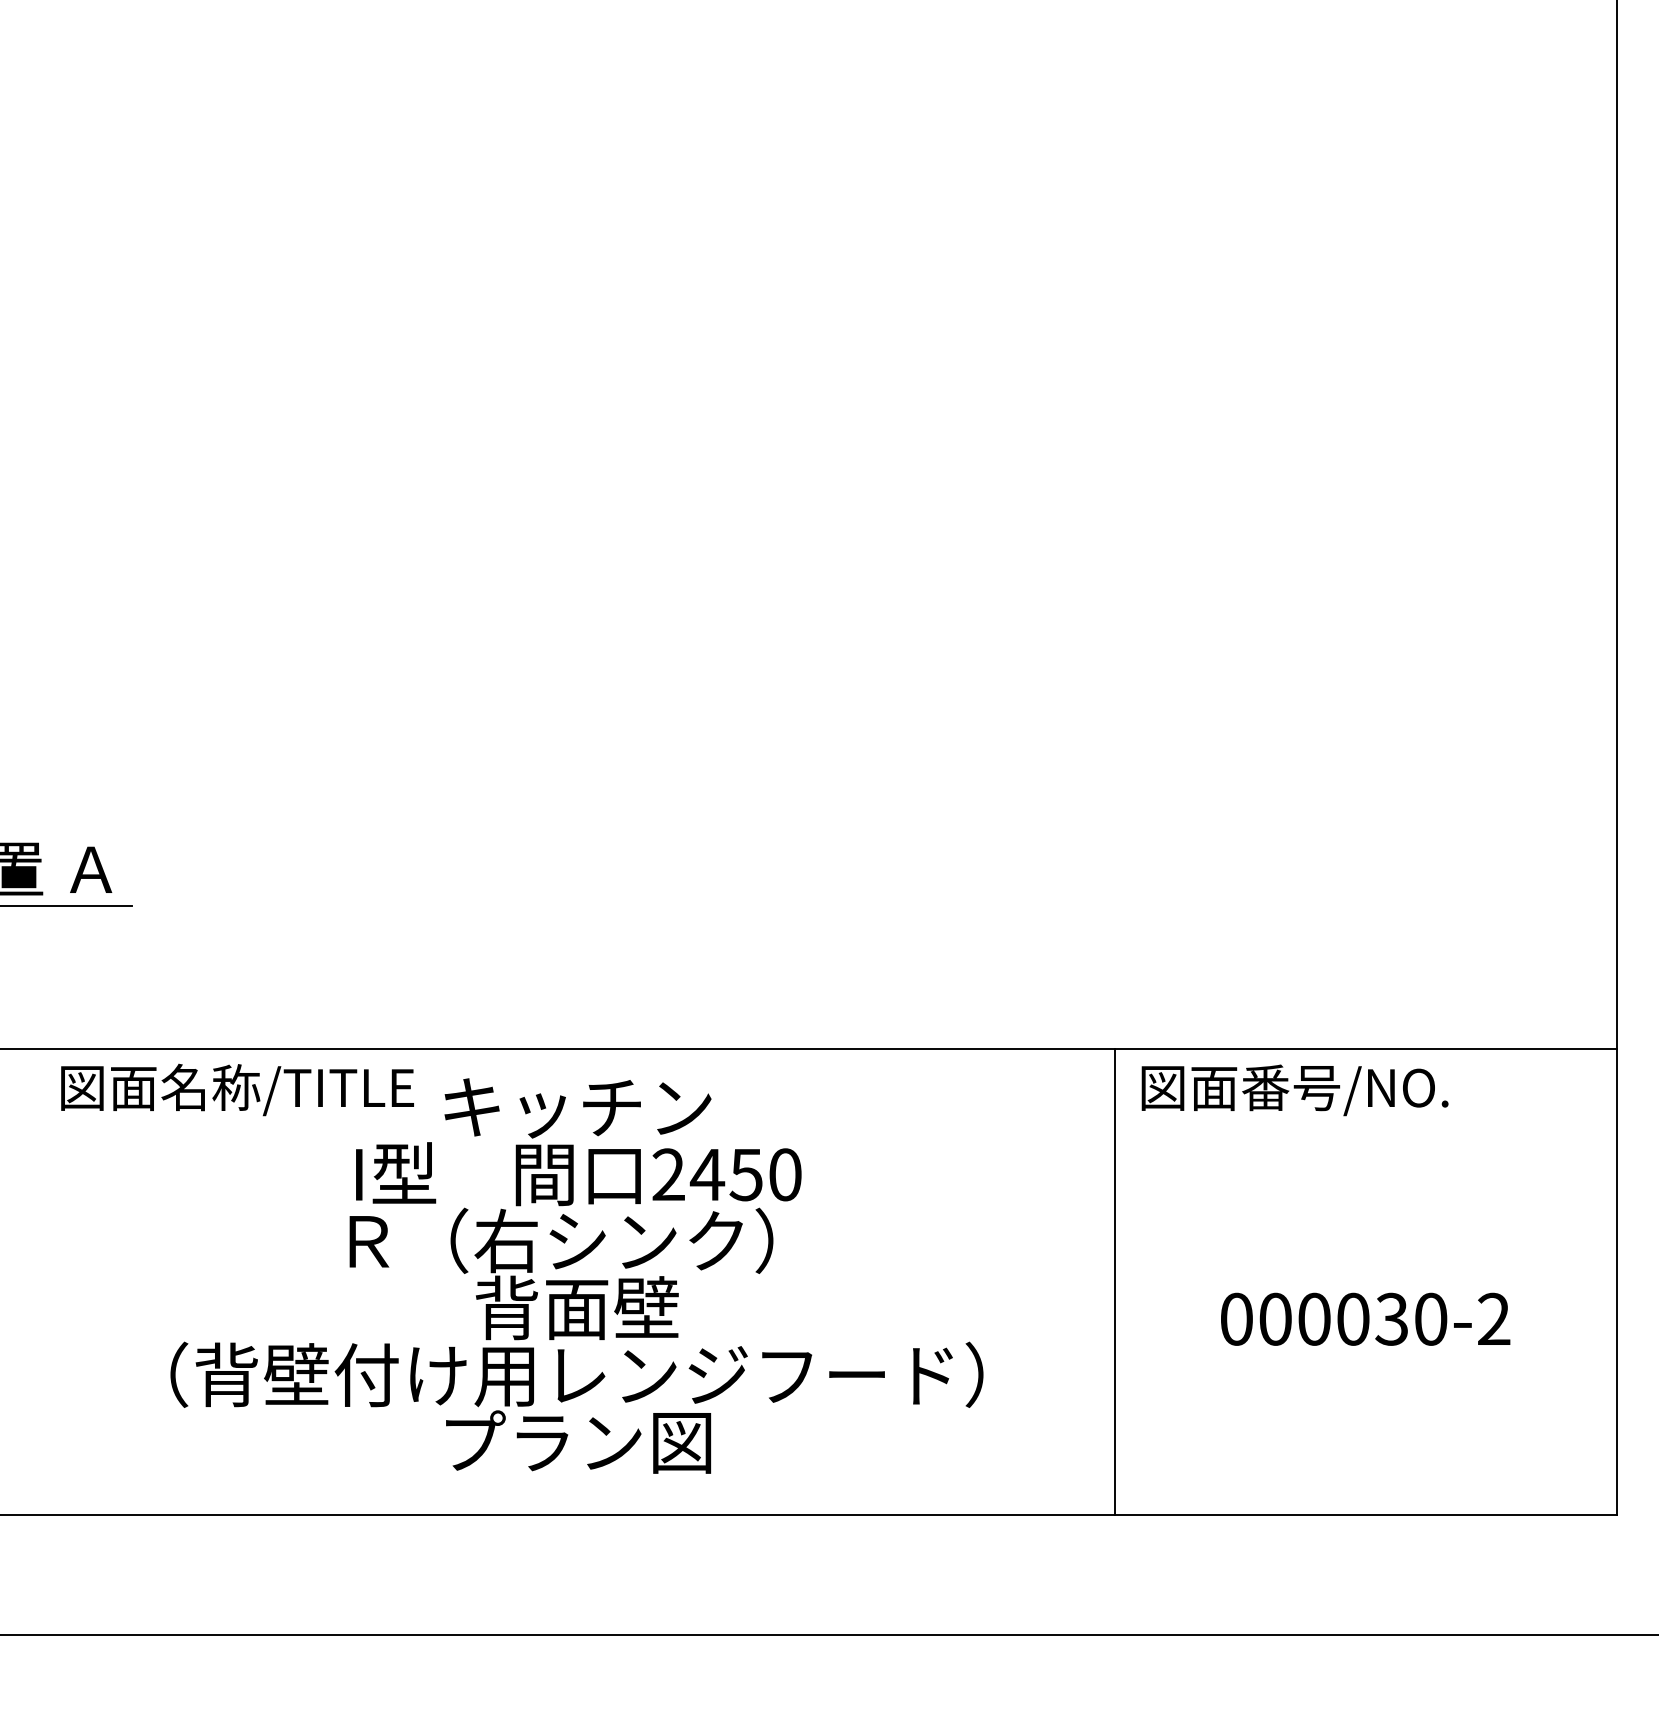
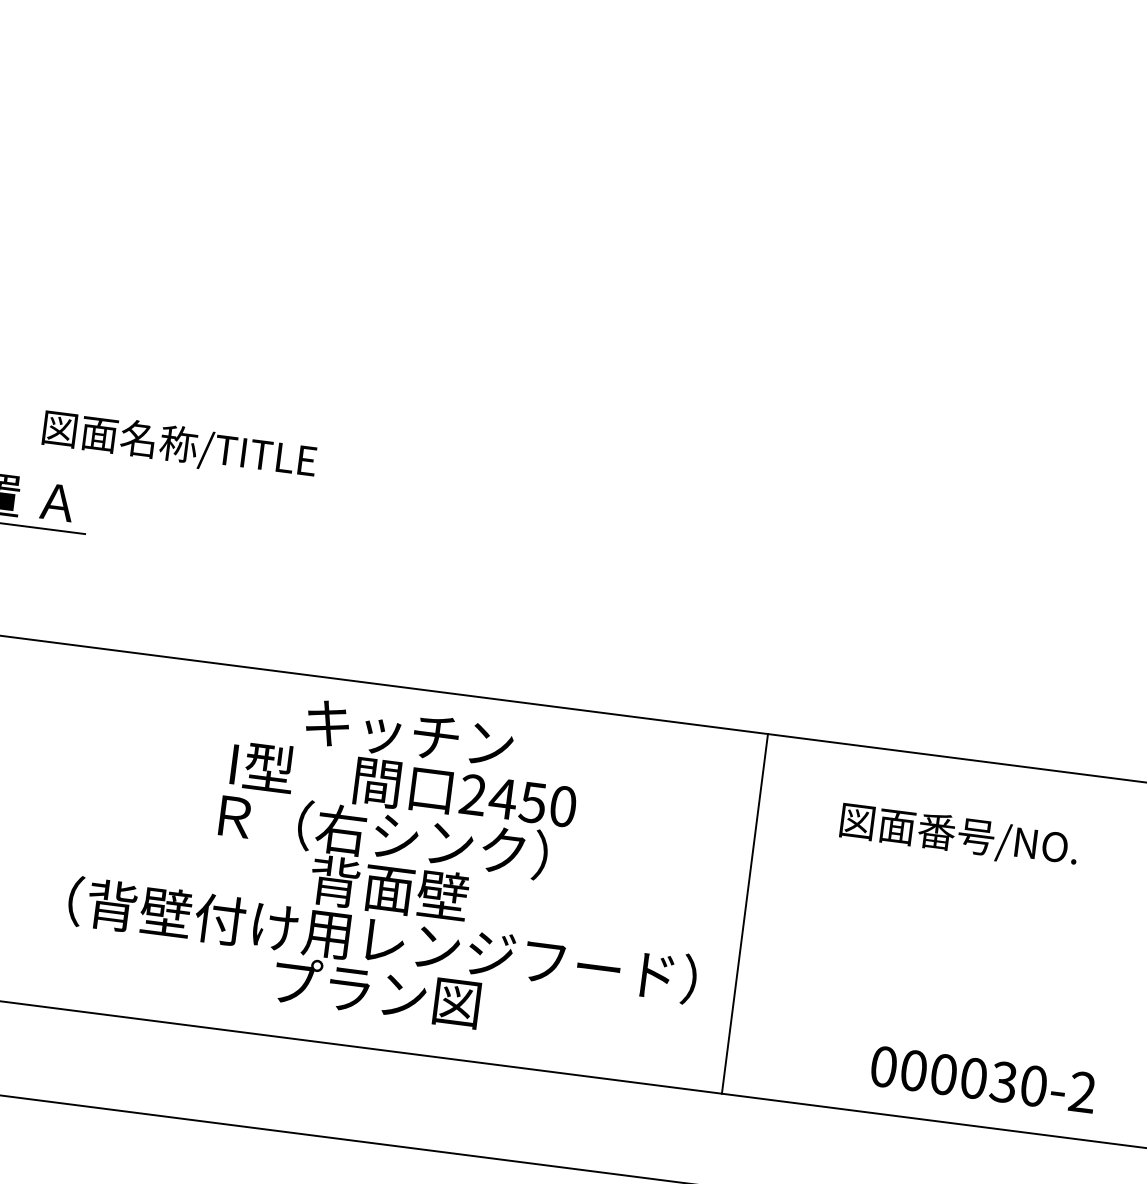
text: (237, 1089) -> (179, 445), moved
text: (1294, 1090) -> (958, 836), moved
line: (1114, 1281) -> (744, 913), moved
text: (1365, 1318) -> (983, 1079), moved

